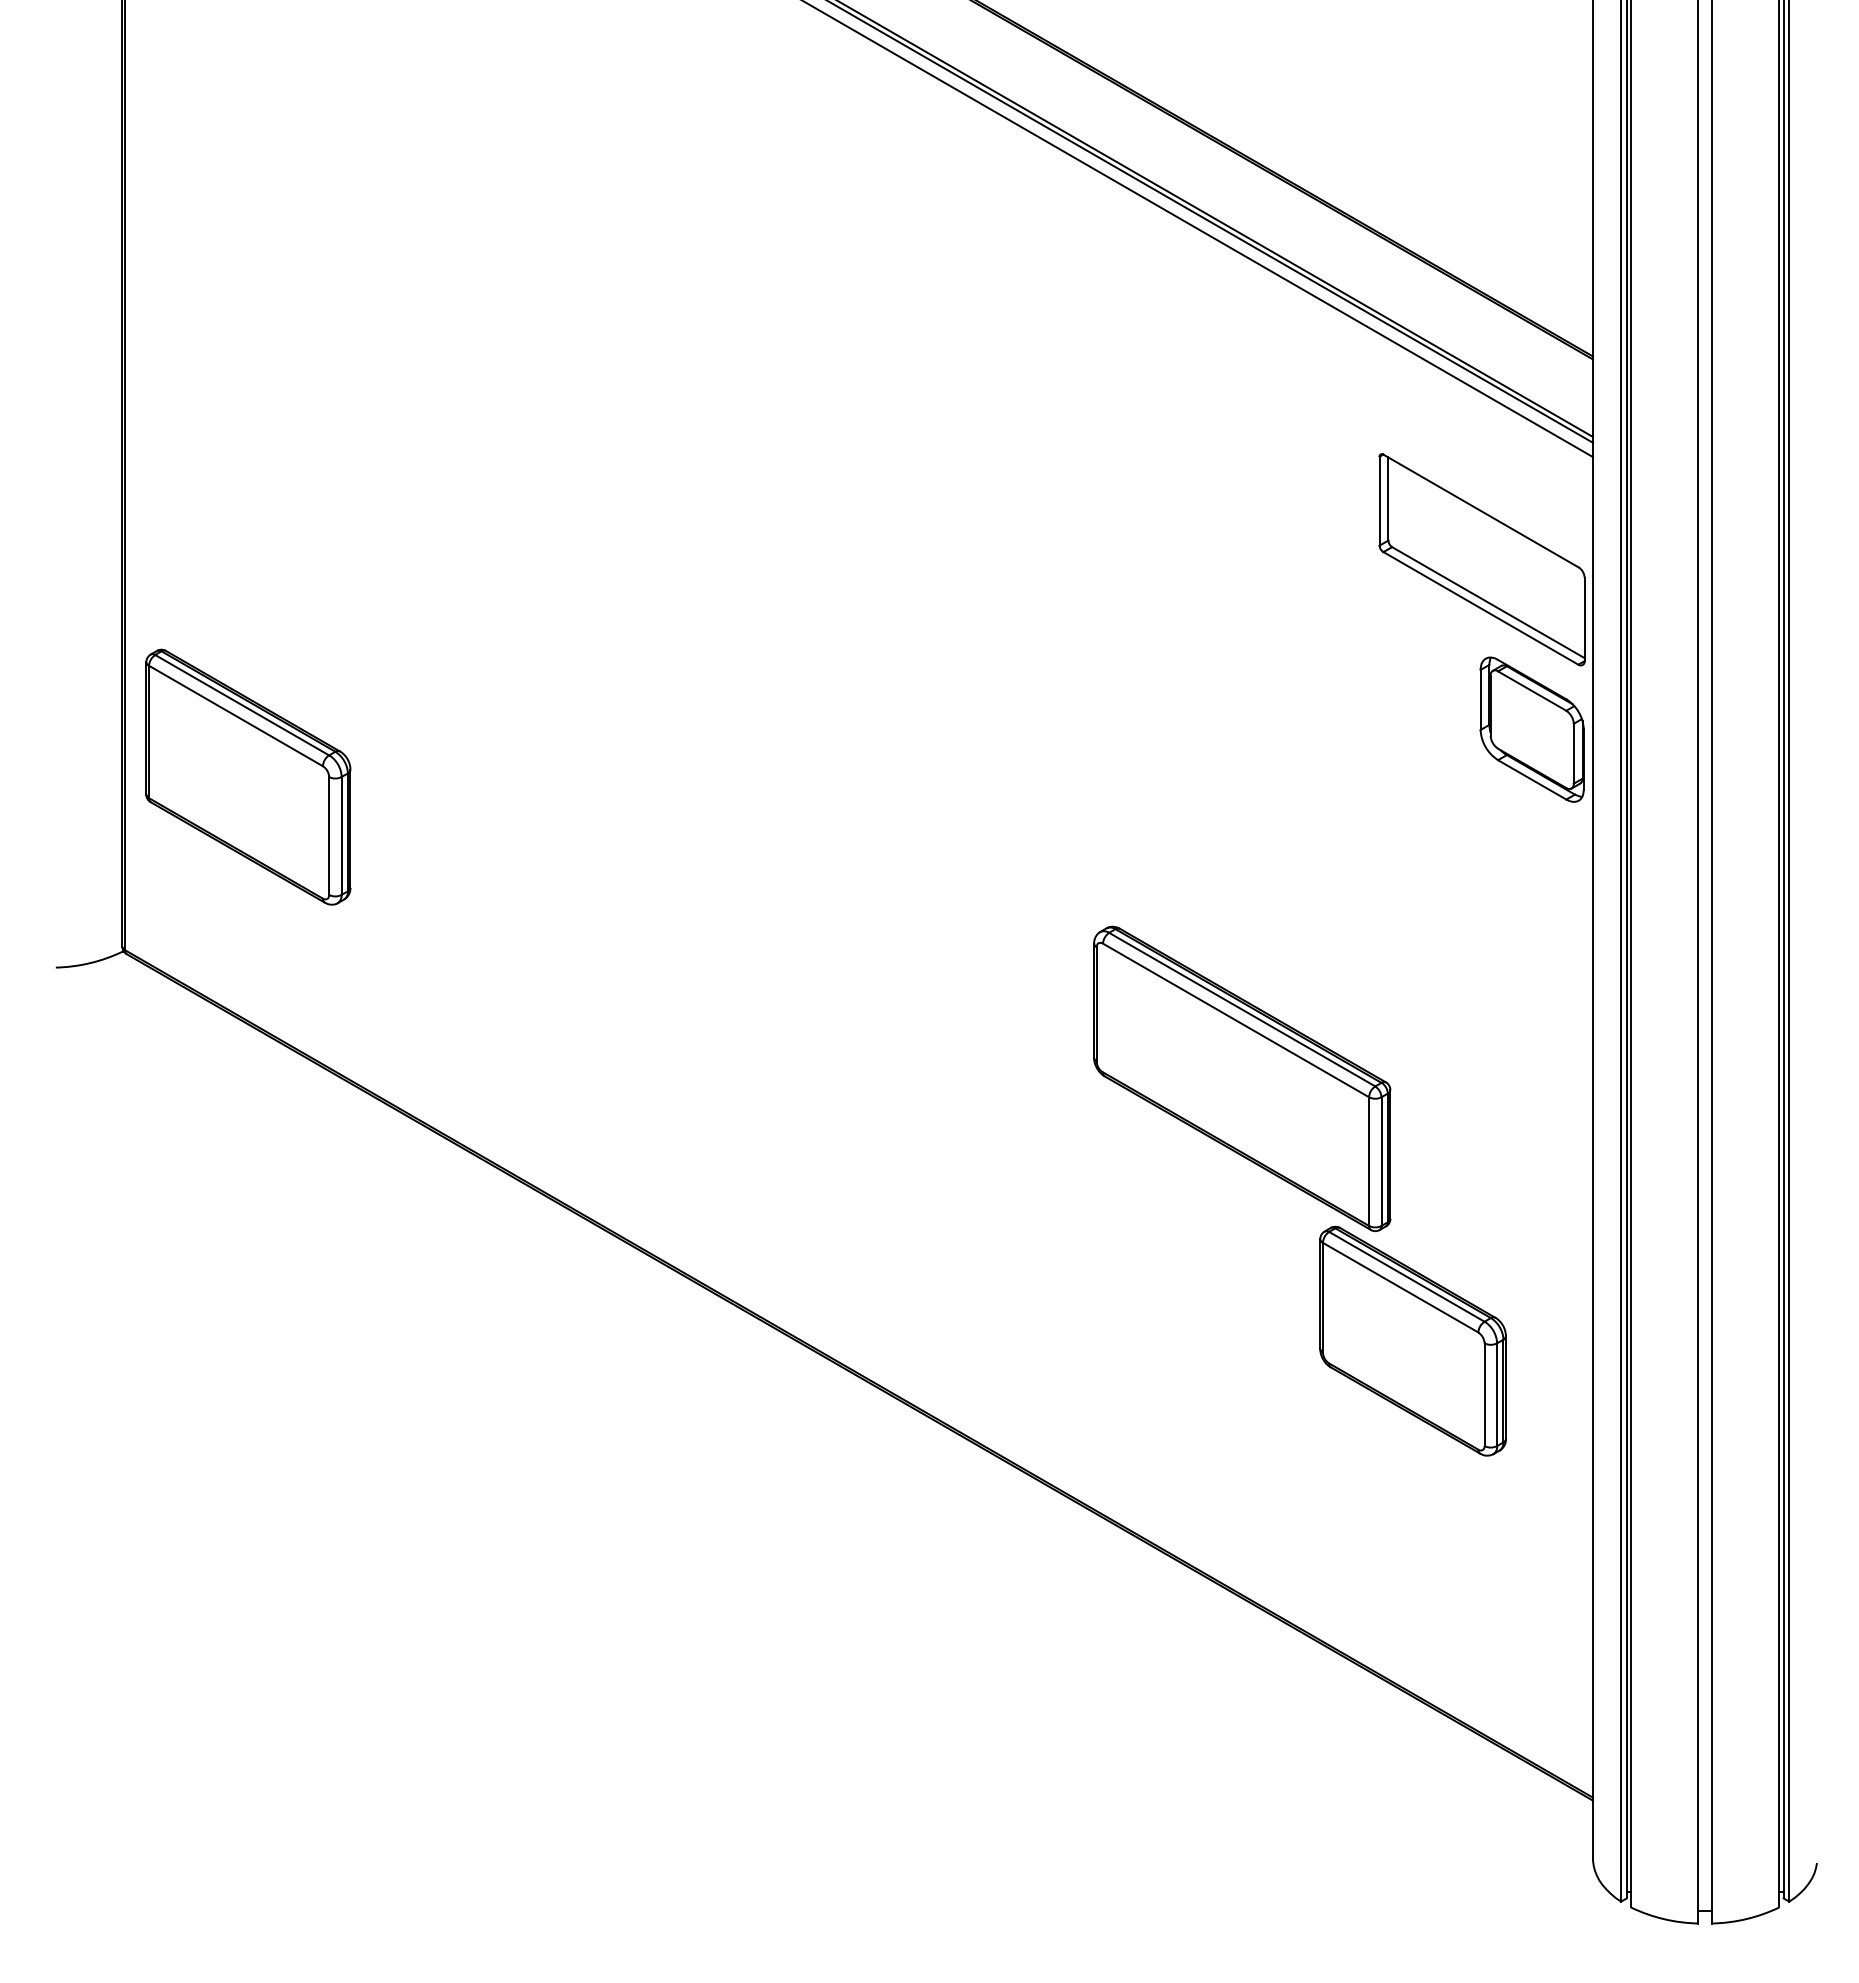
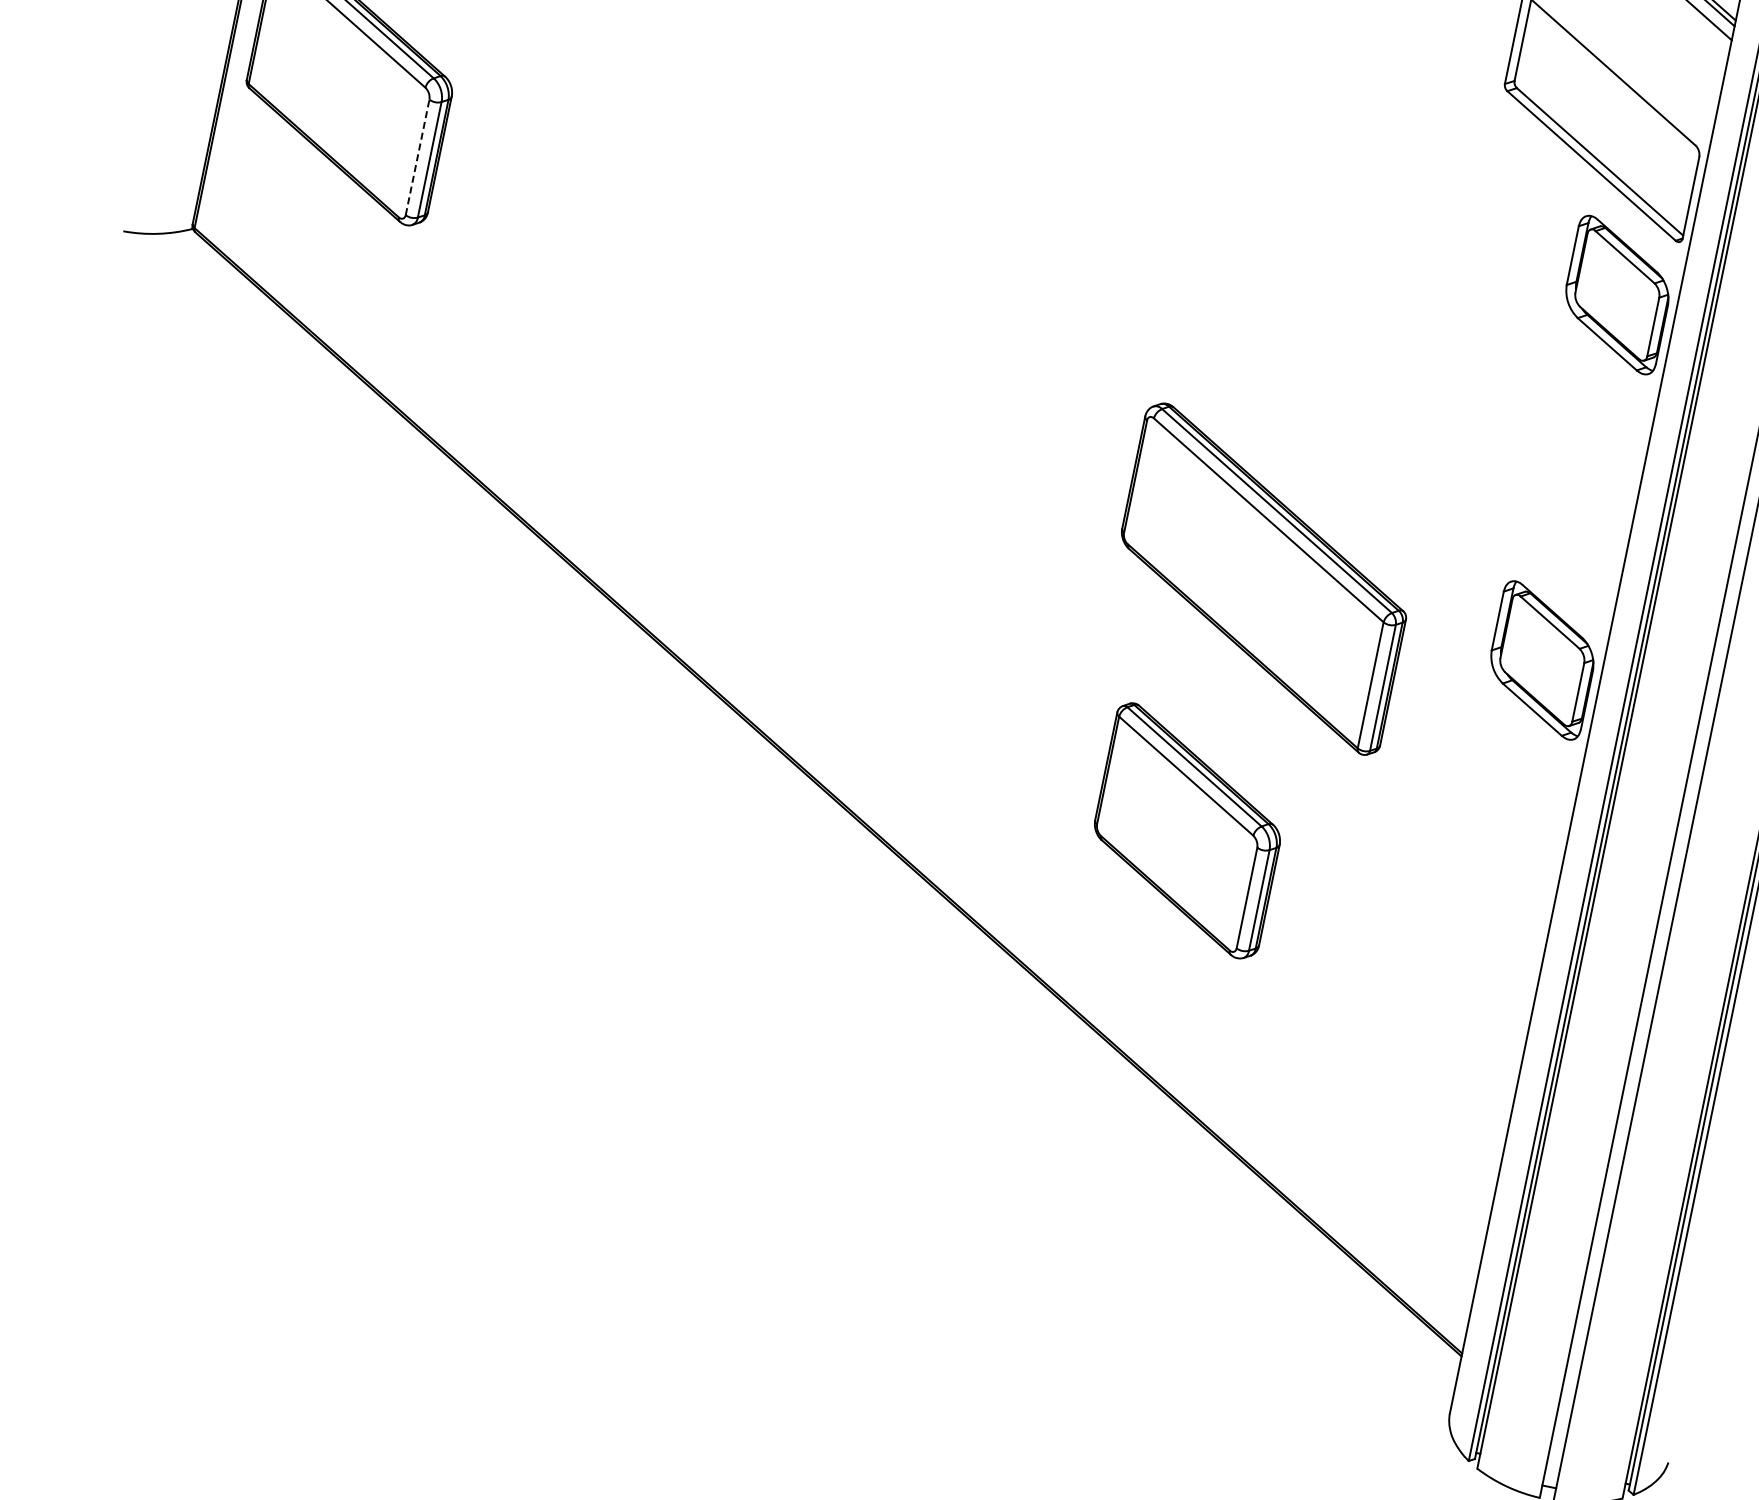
line: (329, 835) -> (417, 156), solid -> dashed
part: (1531, 1102) -> (1541, 660), added
part: (1412, 1340) -> (1187, 830), moved

